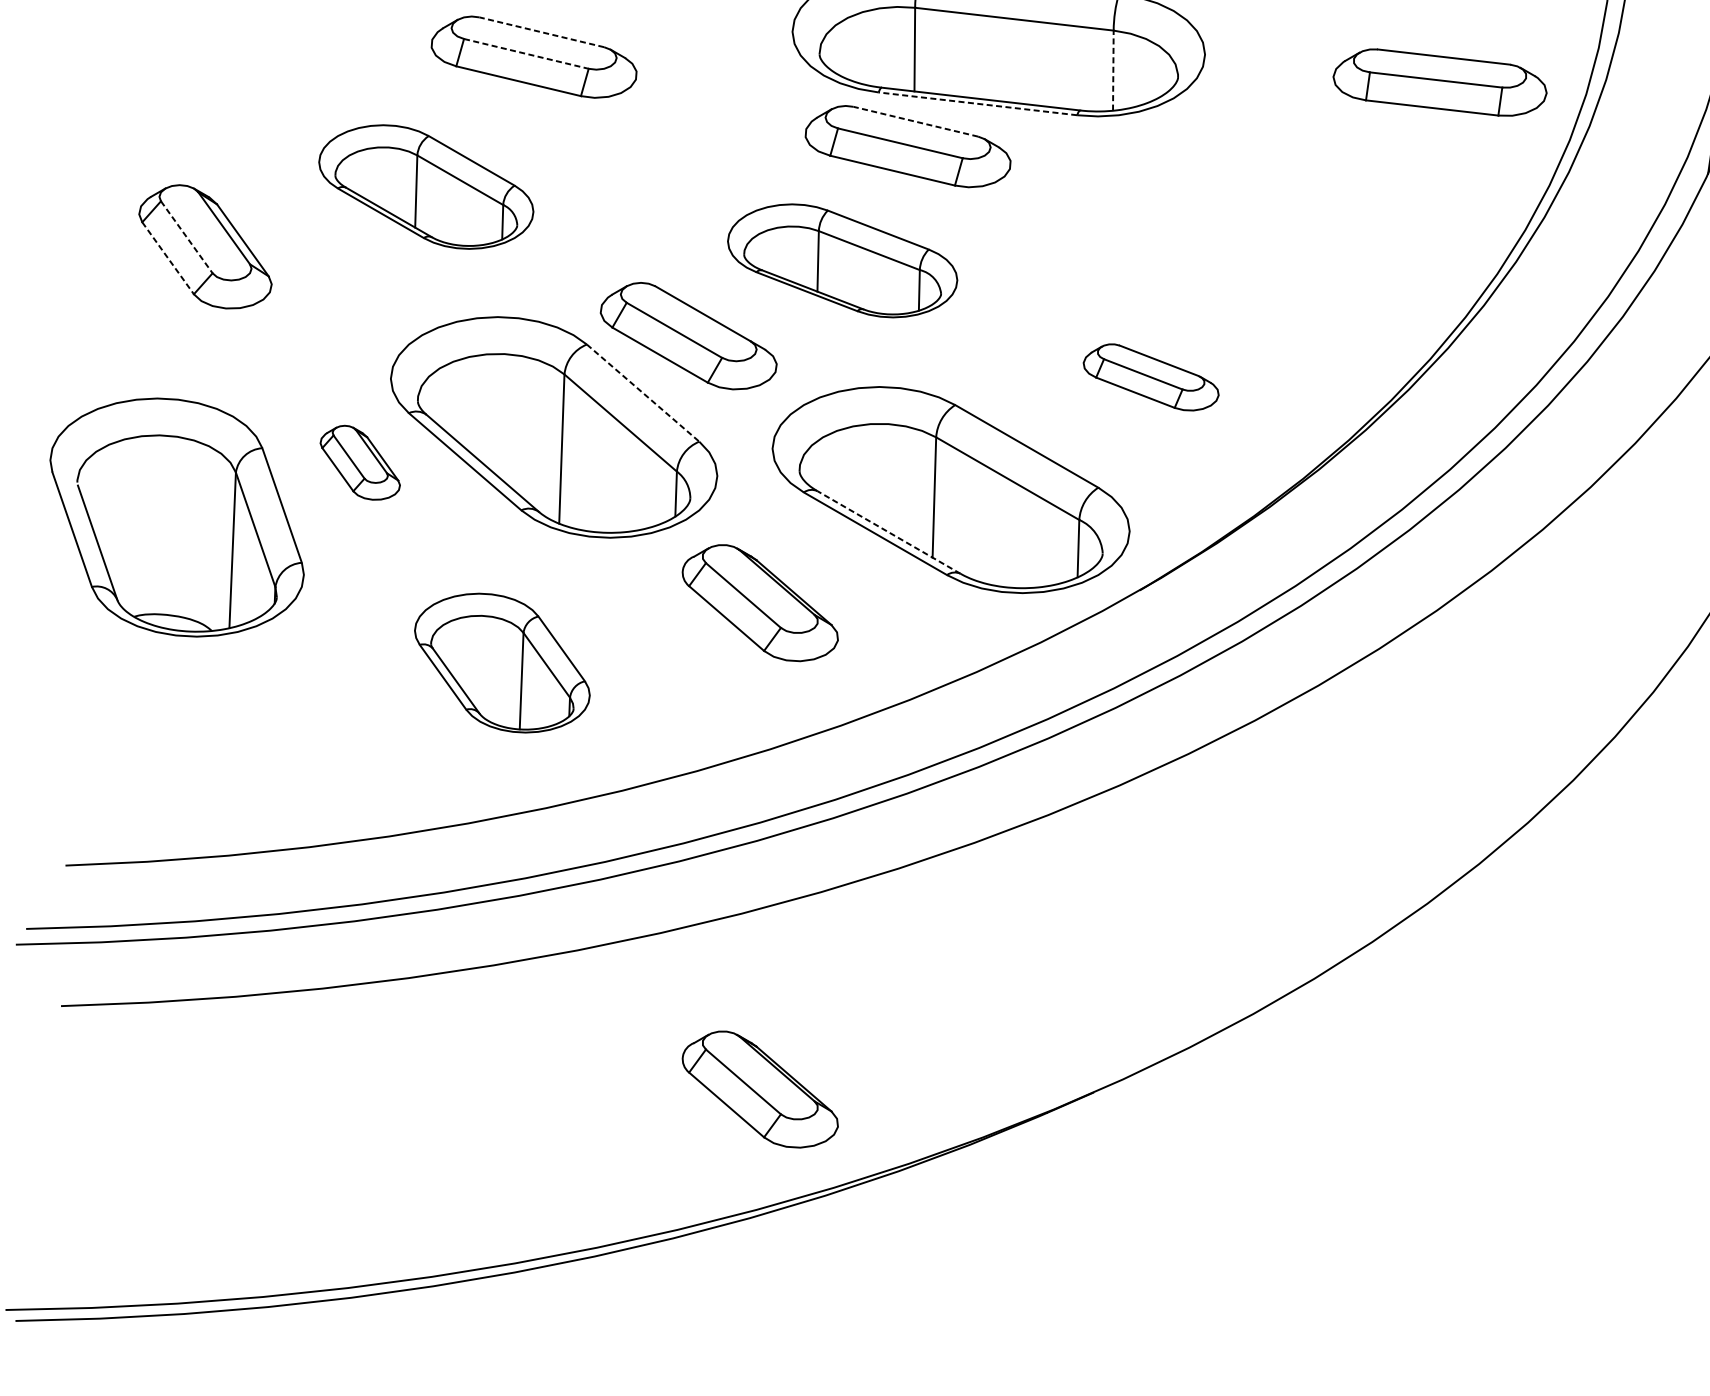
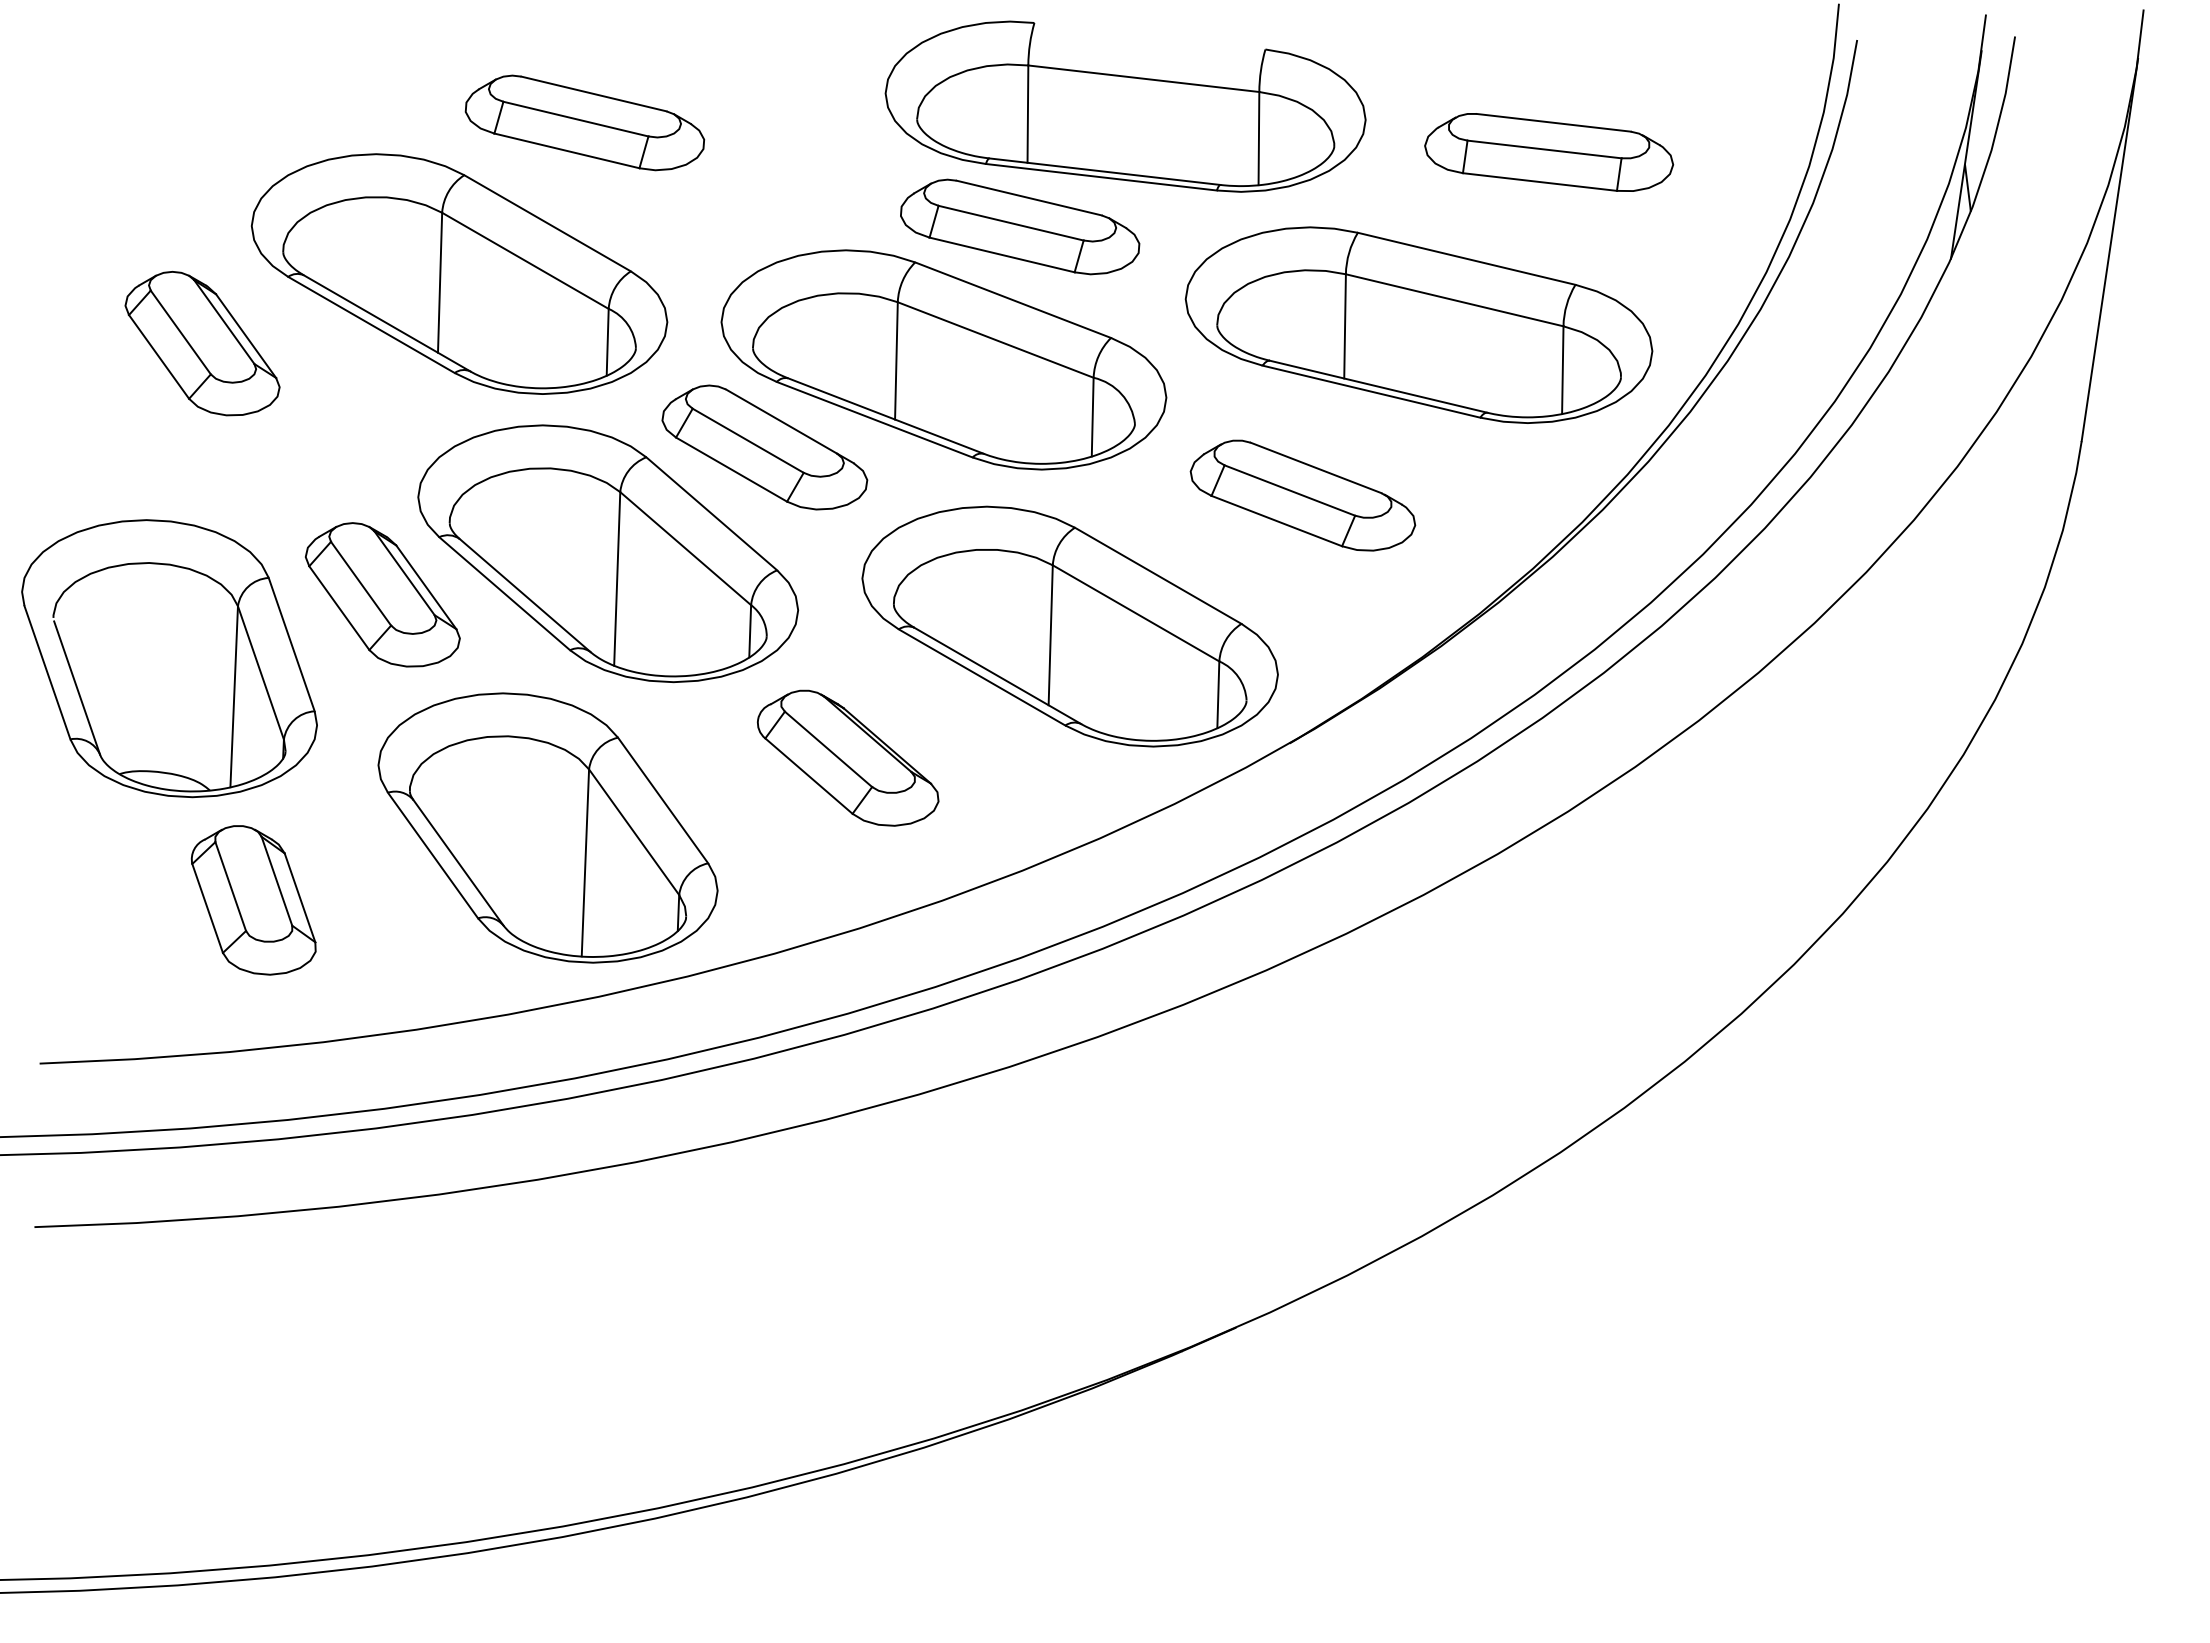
line: (541, 32) -> (593, 94), dashed -> solid
line: (525, 54) -> (575, 119), dashed -> solid
line: (1112, 70) -> (1258, 138), dashed -> solid
part: (1440, 82) -> (1549, 152), moved
line: (977, 104) -> (1100, 177), dashed -> solid
line: (916, 122) -> (1029, 198), dashed -> solid
part: (426, 186) -> (459, 273), size x1.67
part: (1250, 230) -> (1418, 324), added
line: (186, 237) -> (180, 332), dashed -> solid
line: (168, 257) -> (159, 356), dashed -> solid
part: (842, 260) -> (943, 359), size x1.67
part: (1150, 377) -> (1302, 495), size x1.43
line: (643, 393) -> (712, 514), dashed -> solid
part: (360, 462) -> (382, 594), size x1.67
line: (888, 532) -> (997, 675), dashed -> solid
part: (501, 662) -> (547, 827), size x1.67
part: (249, 725) -> (253, 900), added
part: (759, 1088) -> (847, 1323), removed

